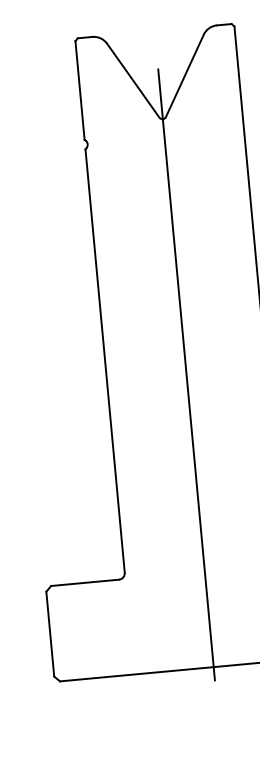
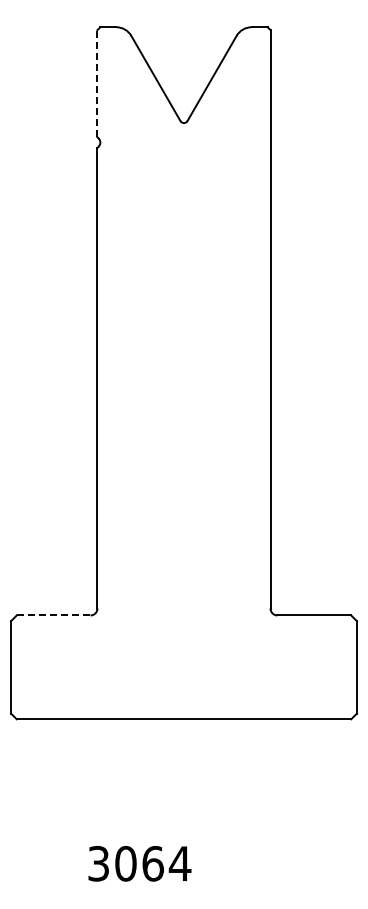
line: (80, 90) -> (97, 83), solid -> dashed
line: (186, 374) -> (184, 400), removed
line: (84, 582) -> (53, 615), solid -> dashed

